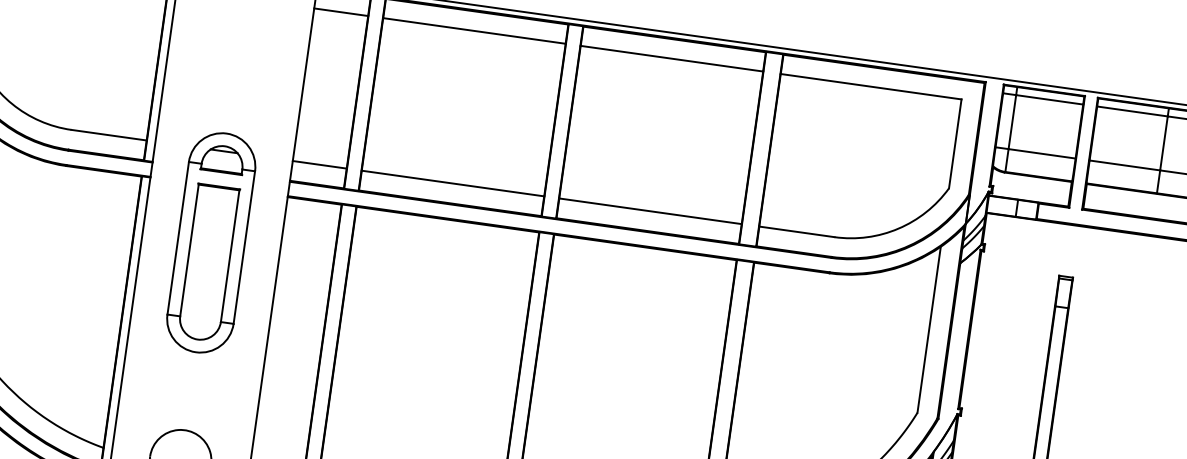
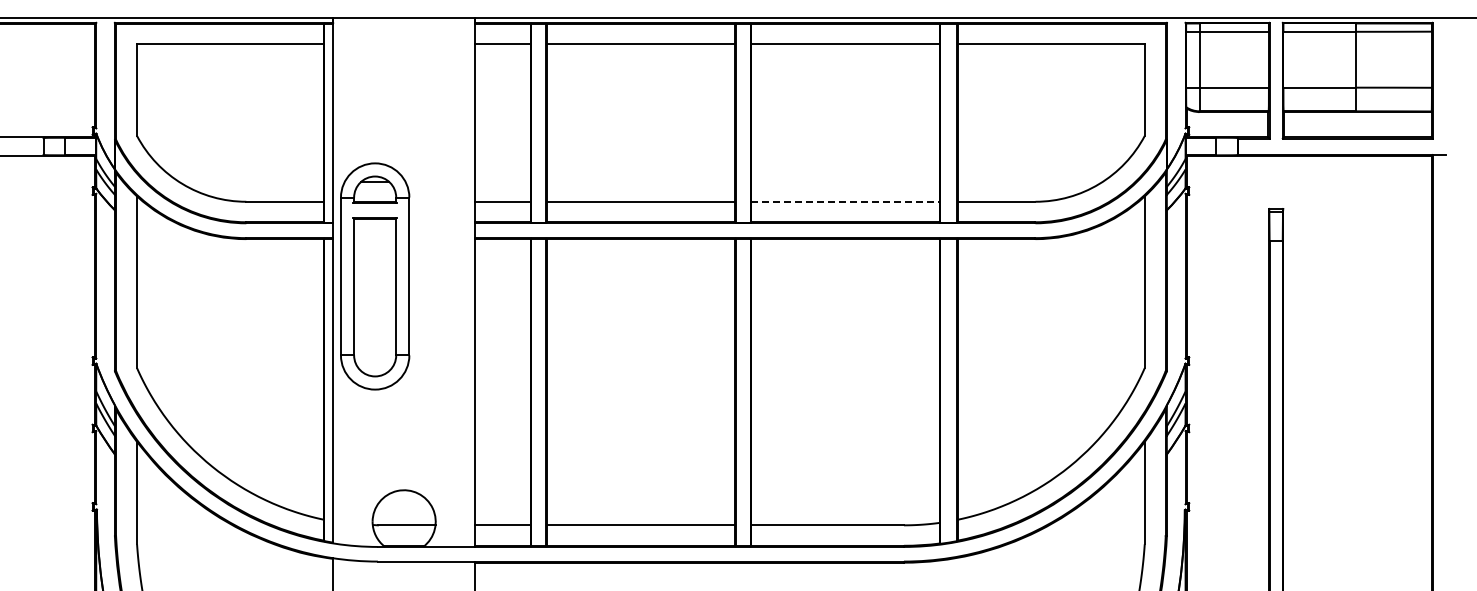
line: (650, 211) -> (845, 201), solid -> dashed
part: (211, 242) -> (375, 276), moved

